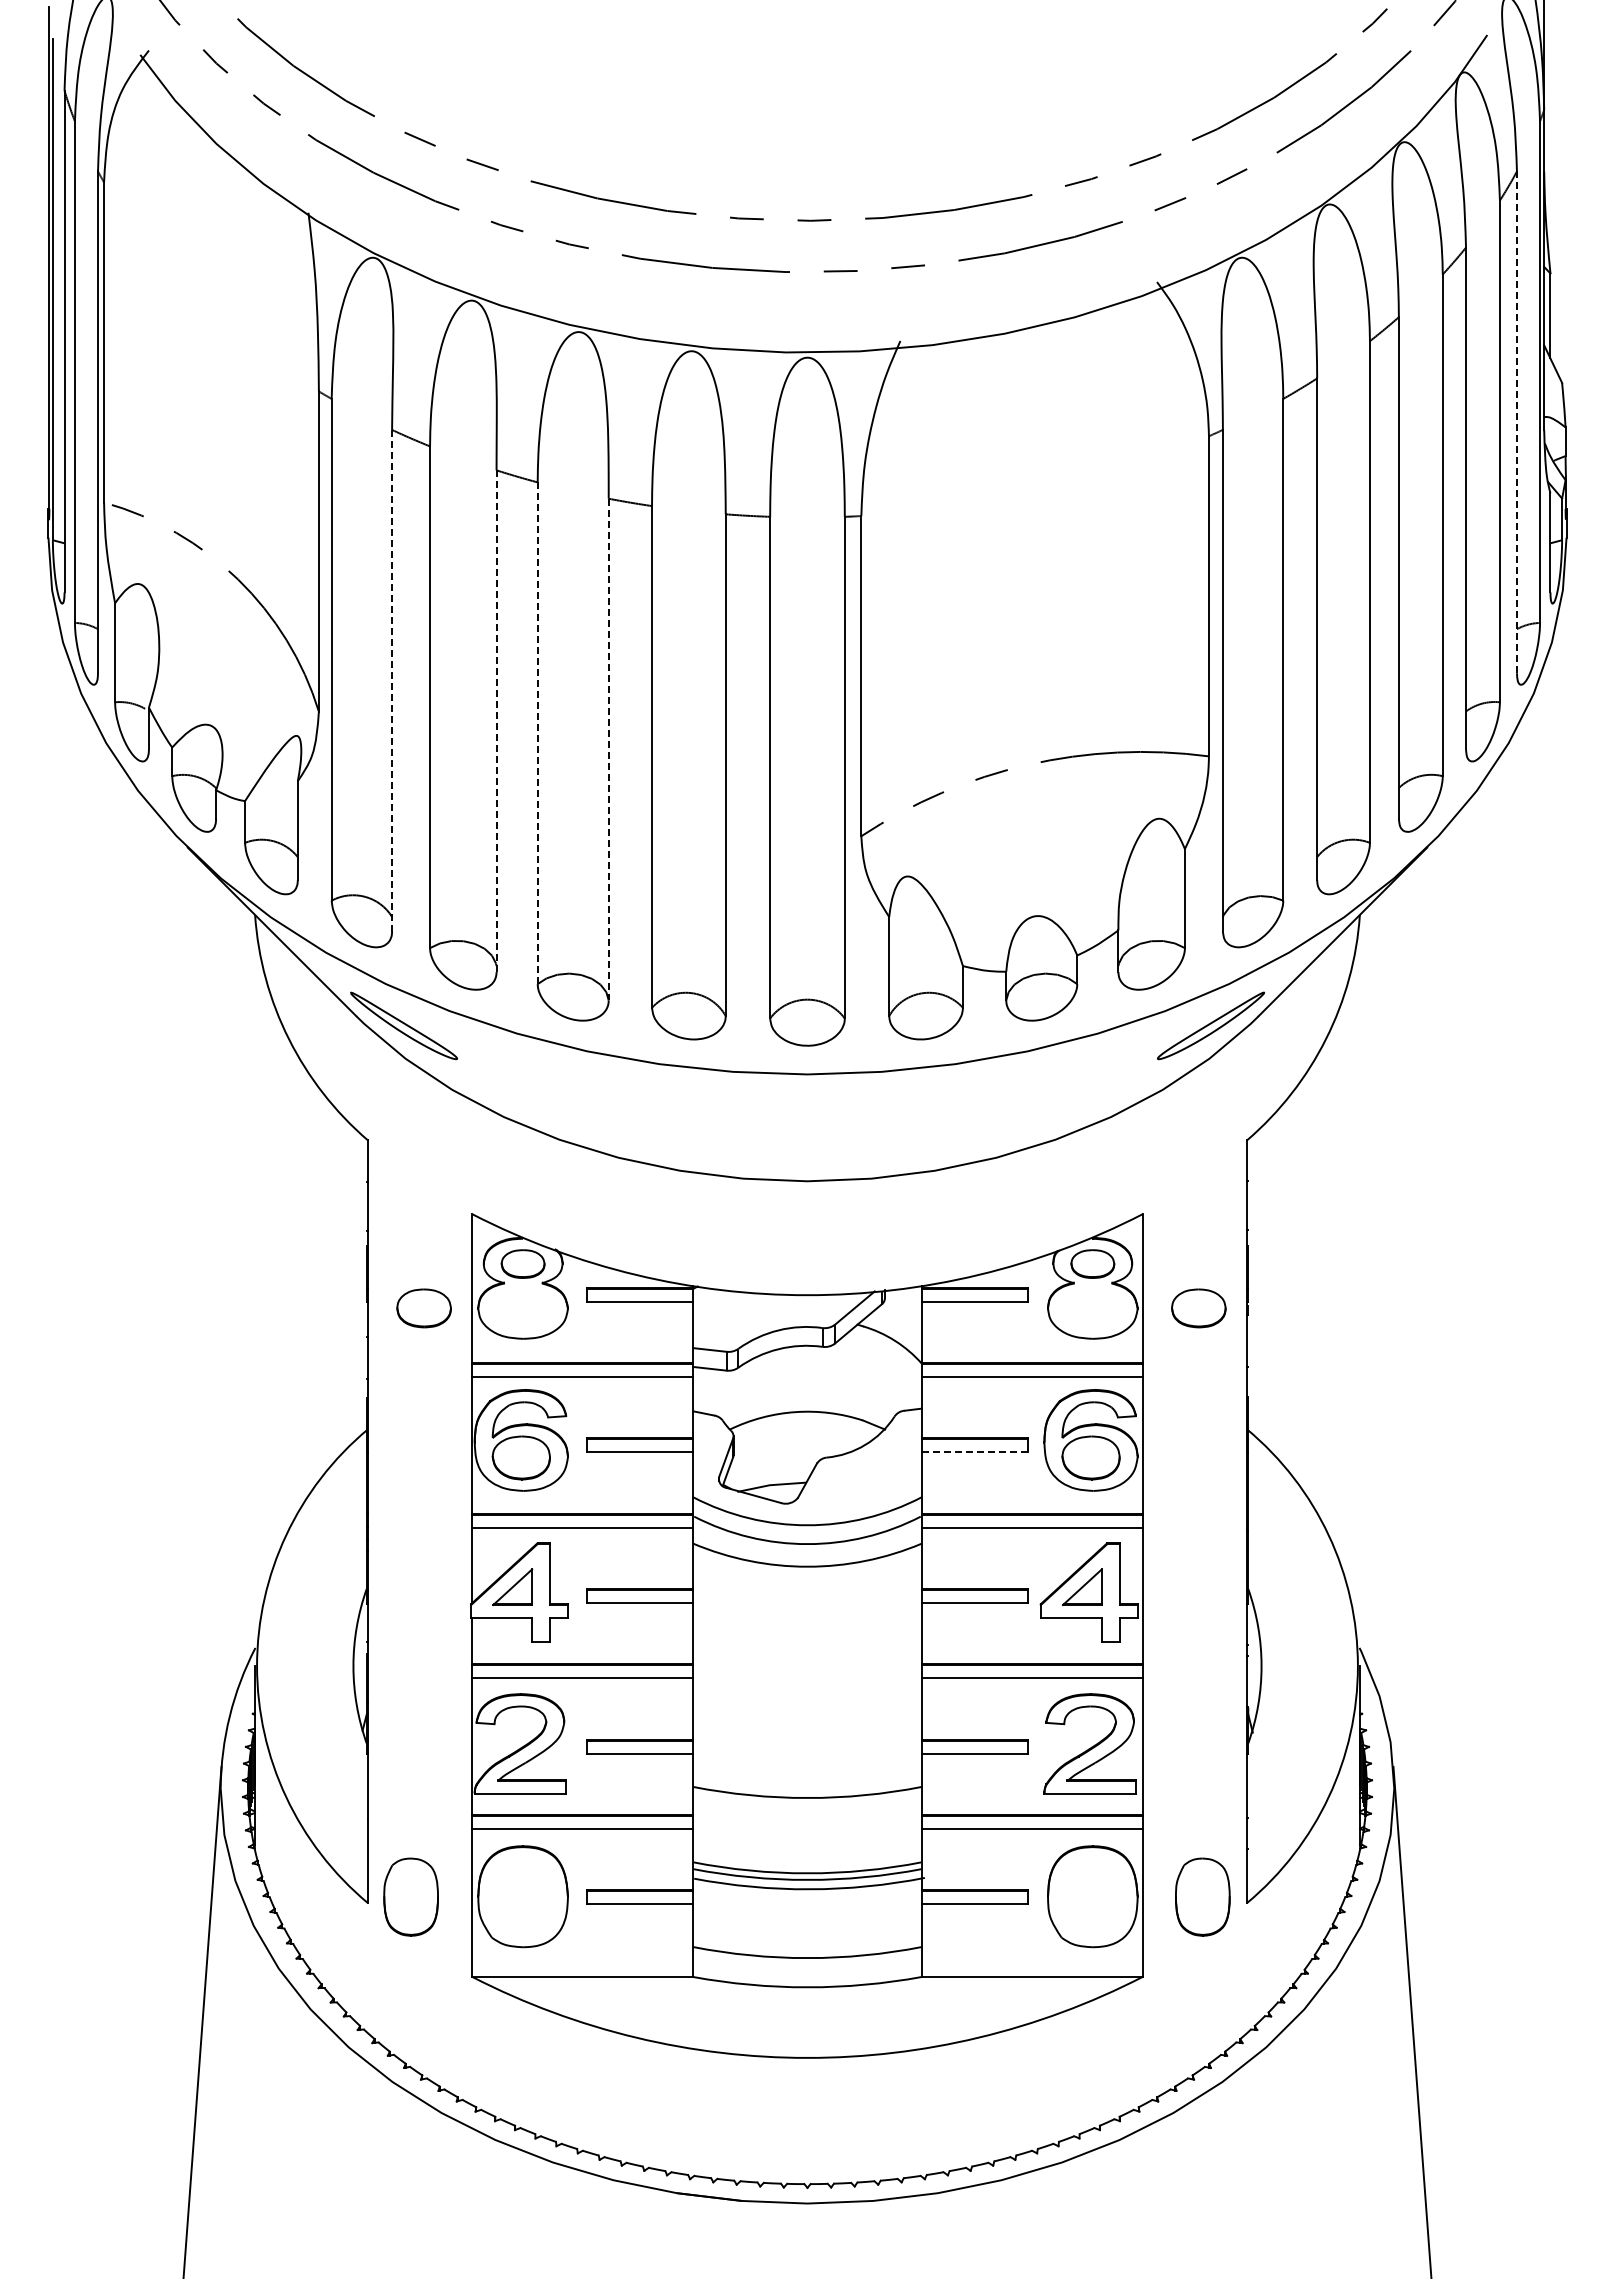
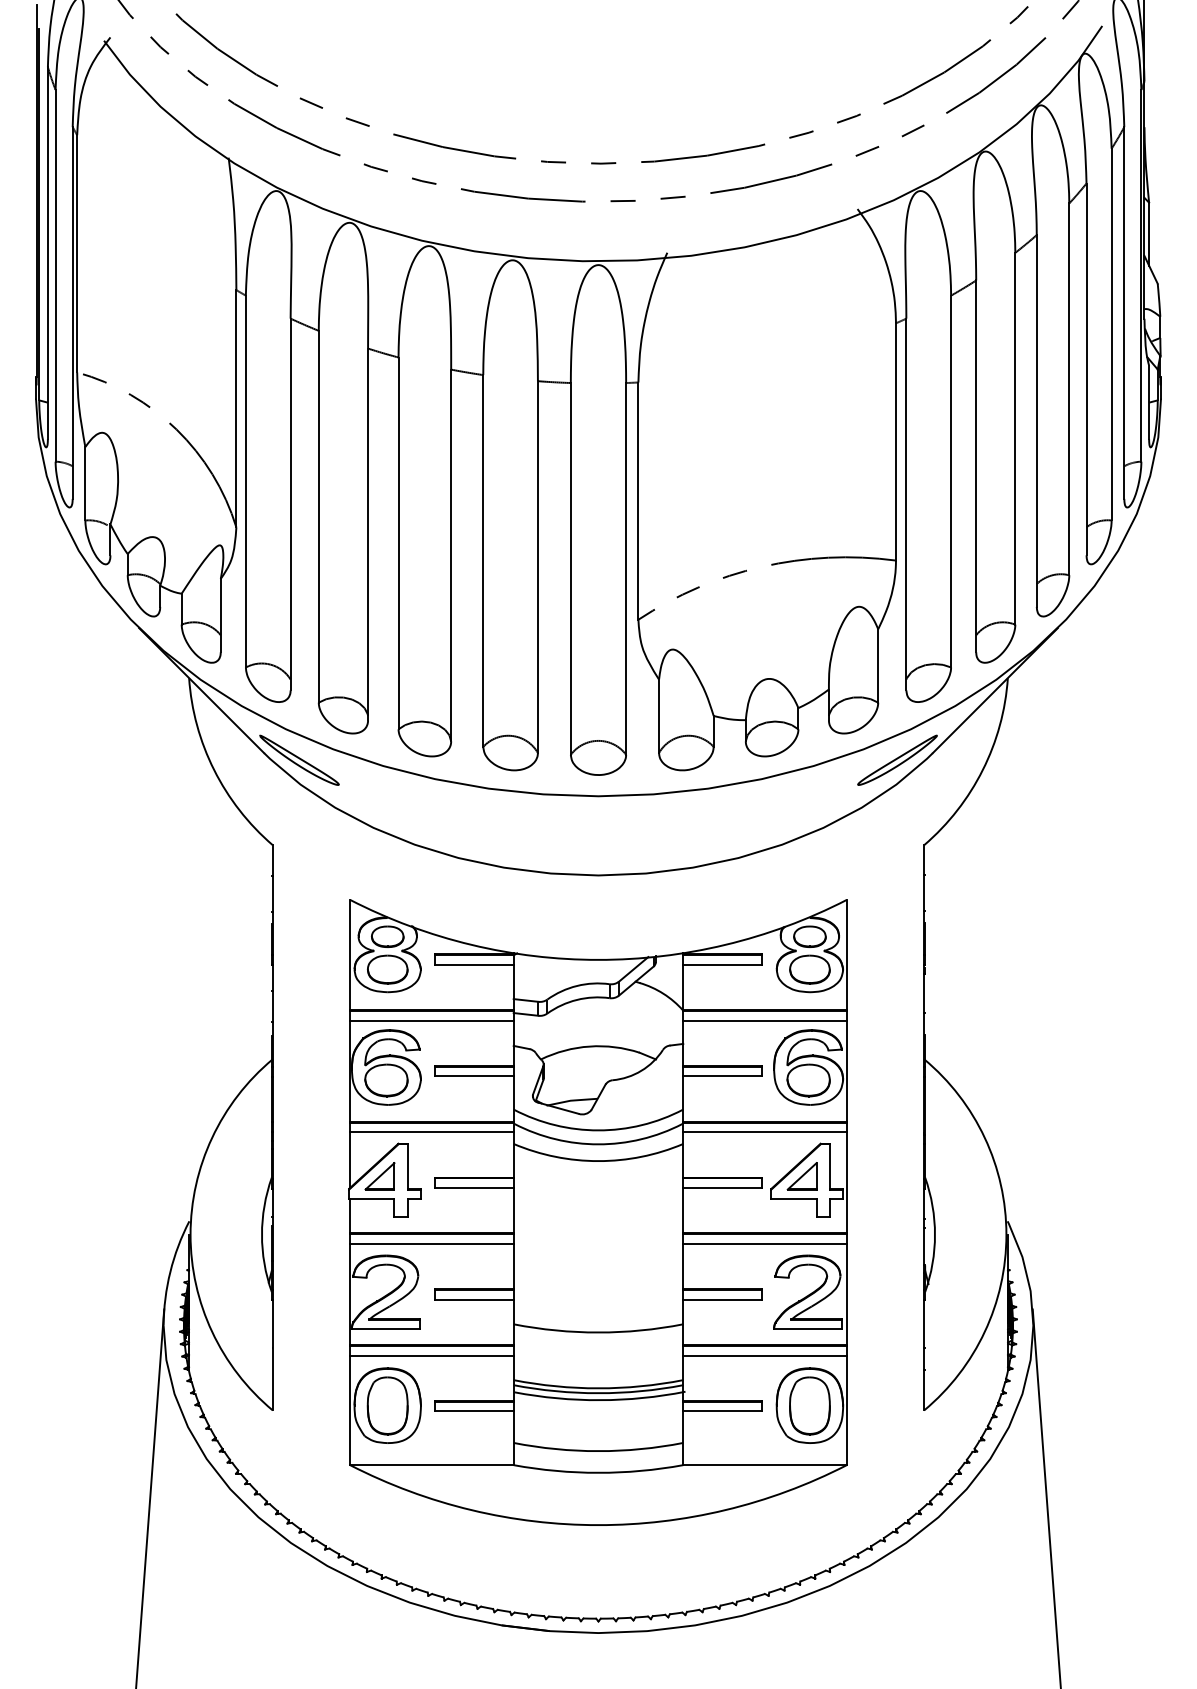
line: (1516, 422) -> (1123, 313), dashed -> solid
line: (392, 680) -> (290, 504), dashed -> solid
line: (496, 721) -> (368, 534), dashed -> solid
line: (537, 733) -> (398, 543), dashed -> solid
line: (608, 749) -> (451, 555), dashed -> solid
part: (423, 1308) -> (387, 969), moved
part: (1198, 1308) -> (809, 969), moved
line: (975, 1452) -> (723, 1076), dashed -> solid
part: (410, 1896) -> (387, 1405), moved
part: (1202, 1896) -> (809, 1405), moved

